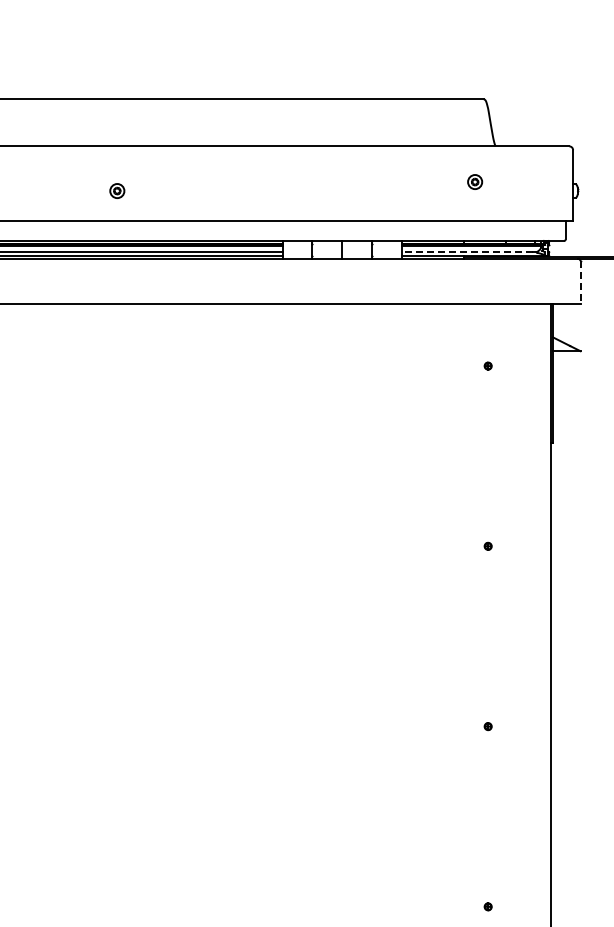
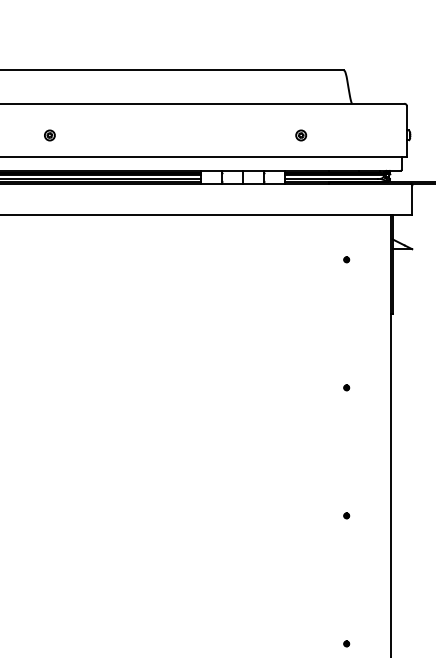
part: (475, 181) -> (301, 135), moved
part: (117, 190) -> (50, 135), moved
line: (466, 251) -> (331, 178), dashed -> solid
line: (580, 282) -> (412, 200), dashed -> solid

